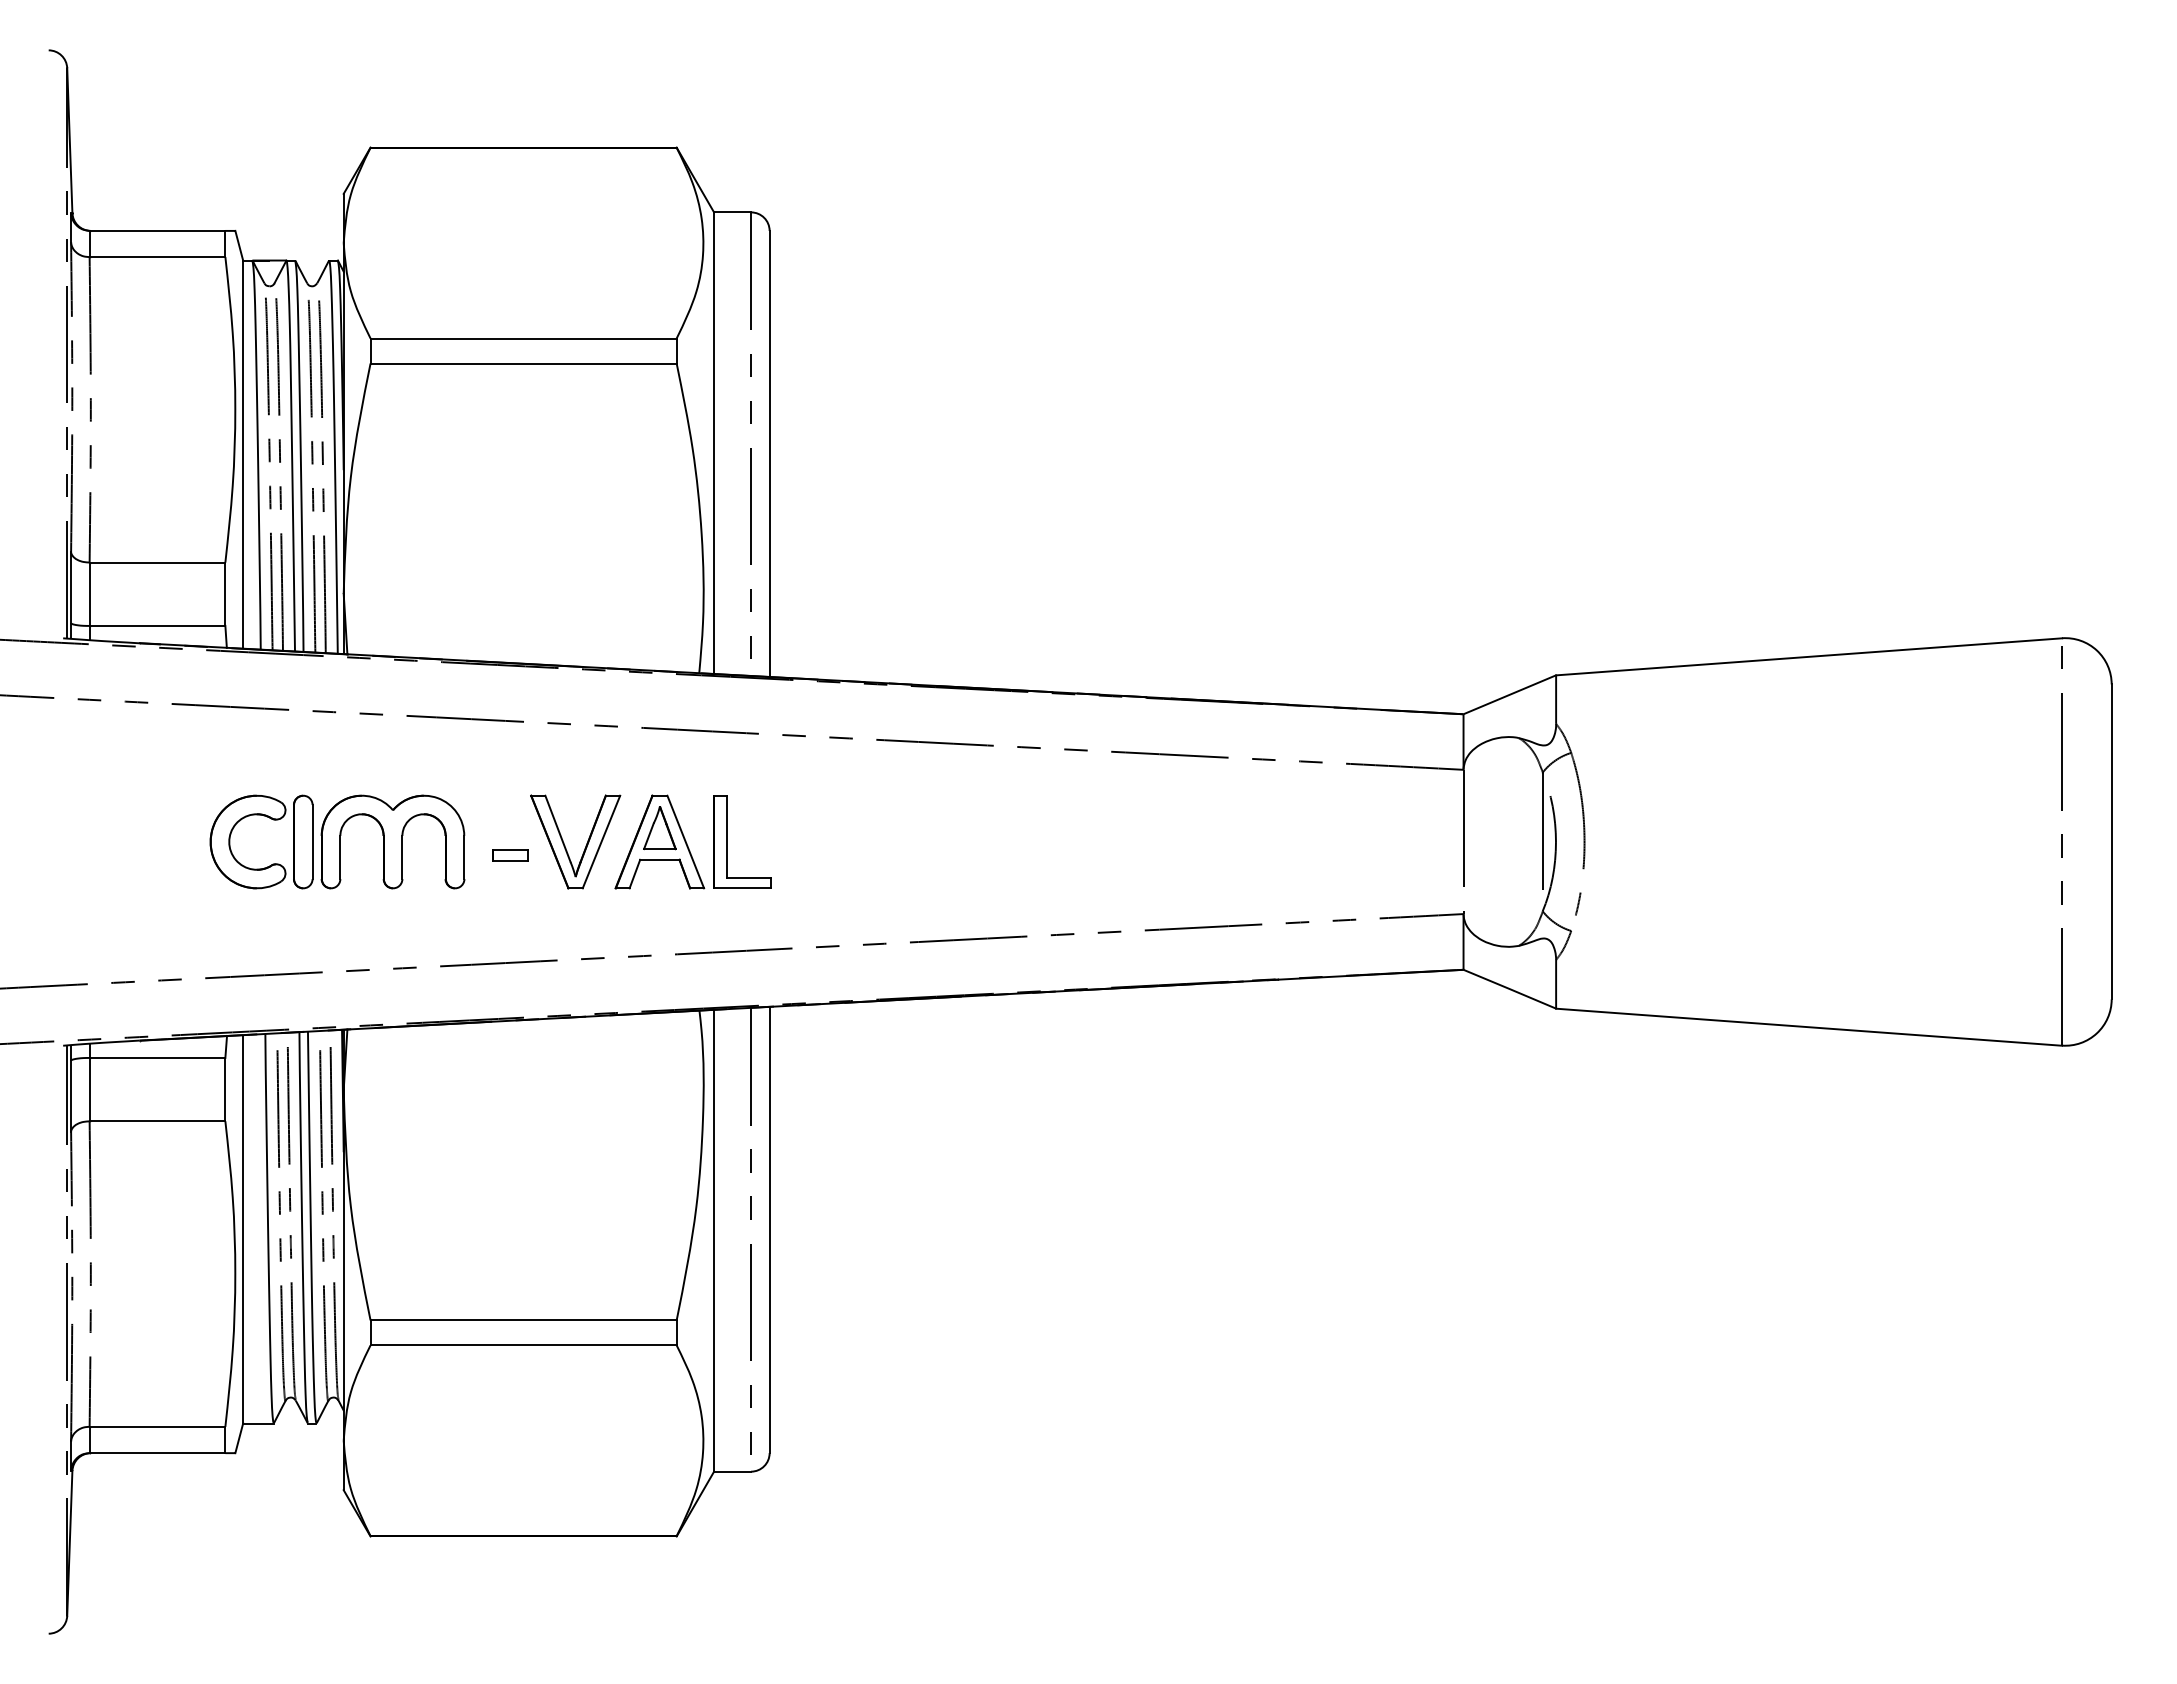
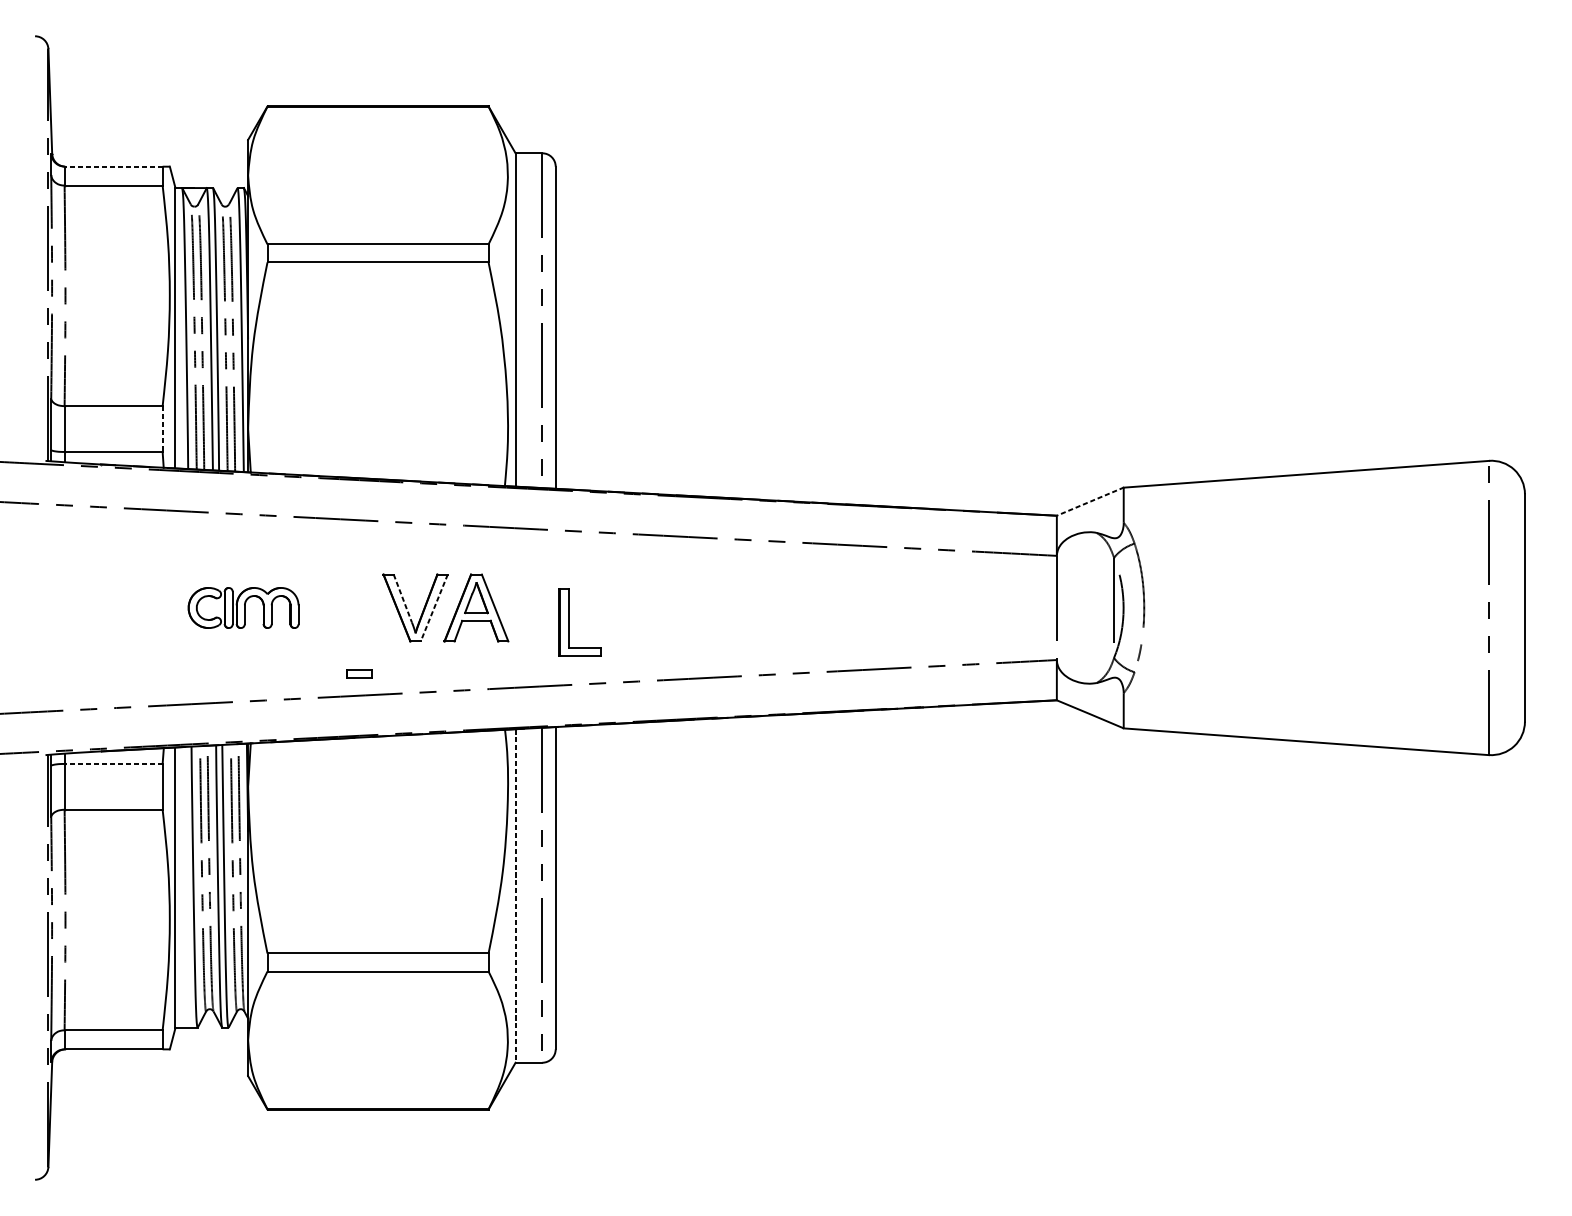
line: (157, 230) -> (113, 166), solid -> dashed
line: (225, 594) -> (162, 429), solid -> dashed
line: (1510, 694) -> (1090, 501), solid -> dashed
line: (558, 829) -> (403, 598), solid -> dashed
part: (337, 841) -> (243, 607), size x0.6
part: (727, 841) -> (569, 622), moved
line: (601, 842) -> (434, 608), solid -> dashed
part: (510, 855) -> (359, 674), moved
line: (157, 1057) -> (113, 763), solid -> dashed
line: (714, 1240) -> (515, 895), solid -> dashed

